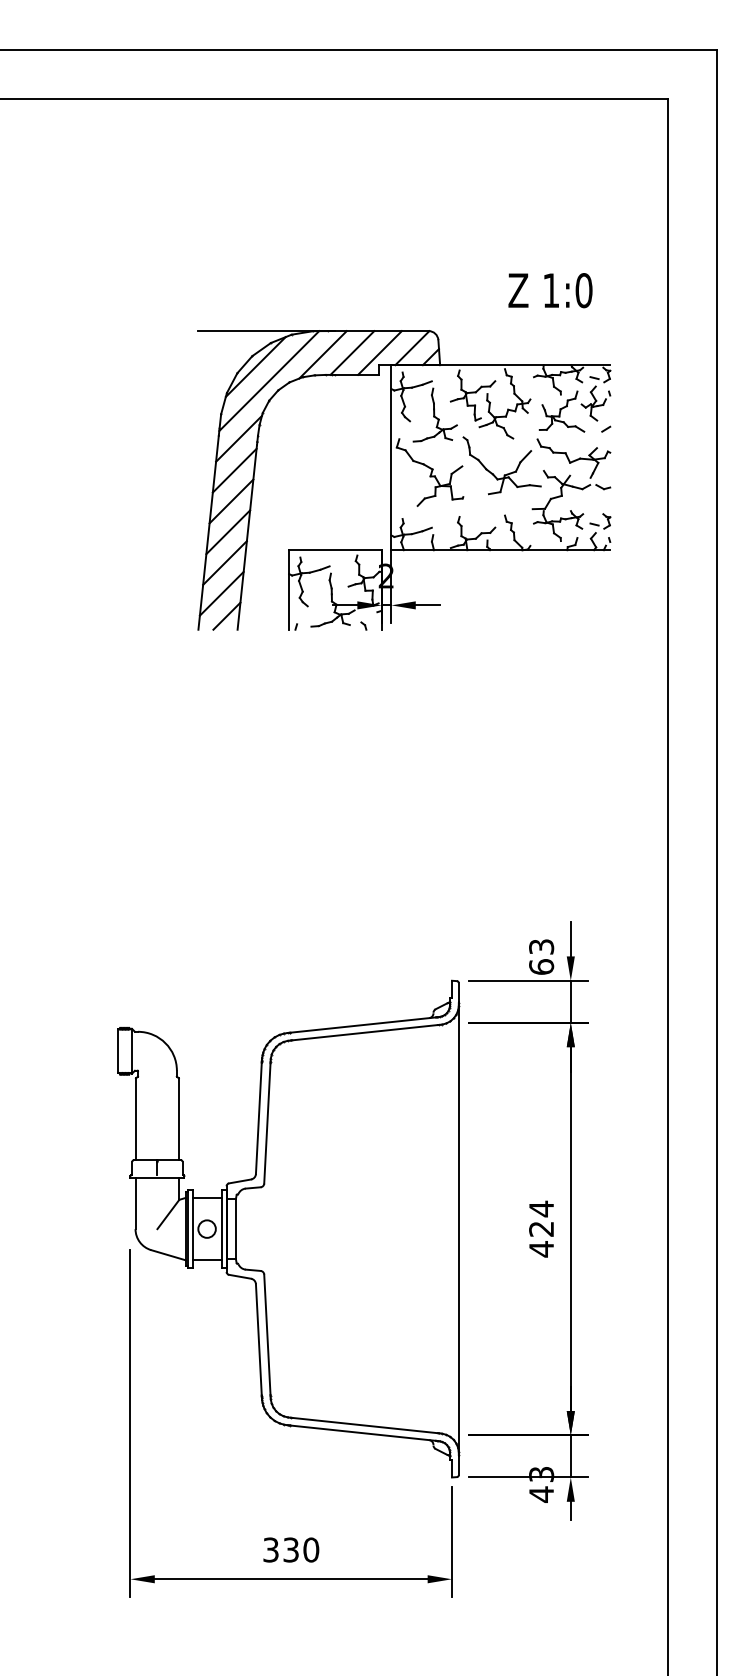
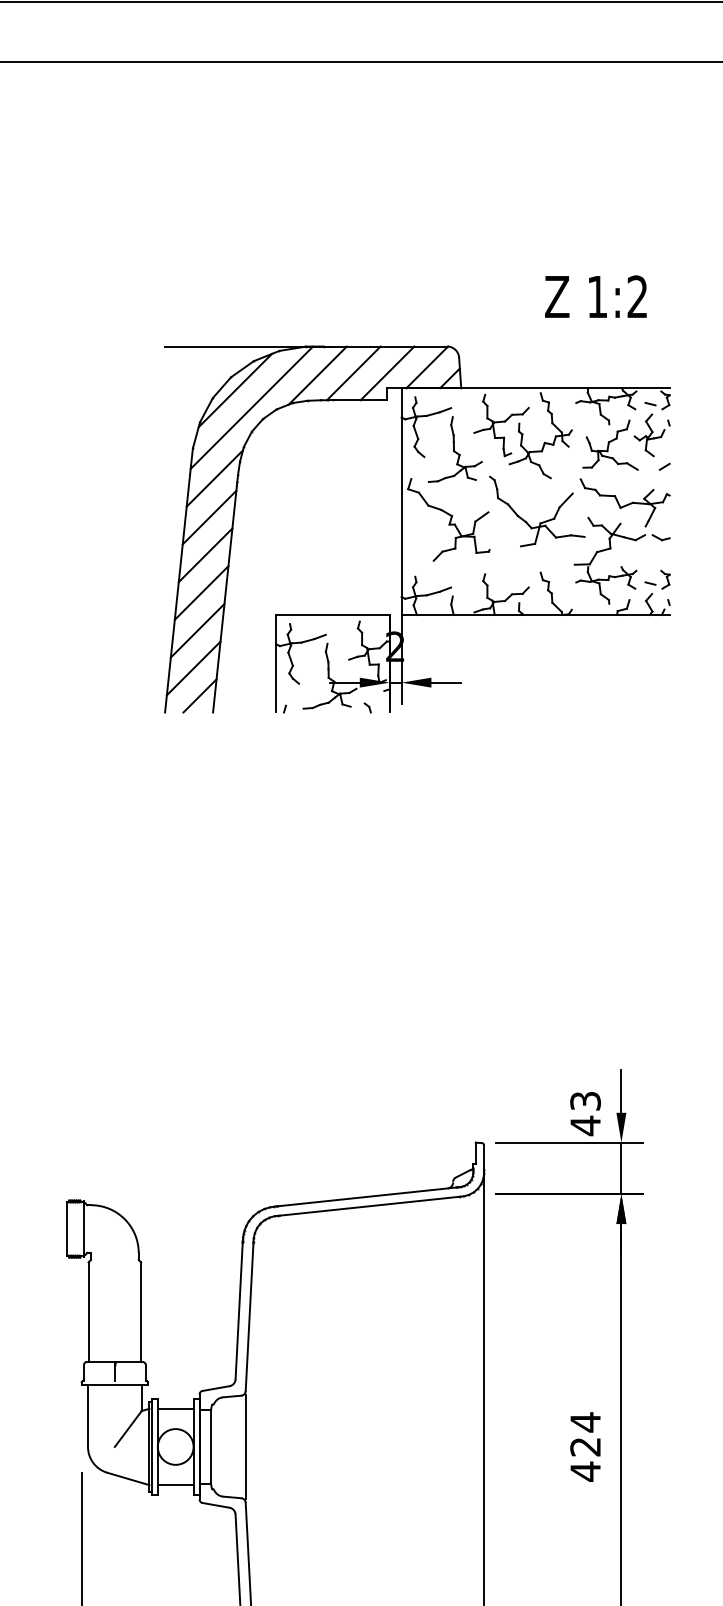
text: (583, 290) -> (636, 296), 1:0 -> 1:2
text: (541, 966) -> (585, 1125), 63 -> 43
circle: (206, 1228) -> (174, 1446), size x1.67
line: (264, 1229) -> (246, 1447), added

